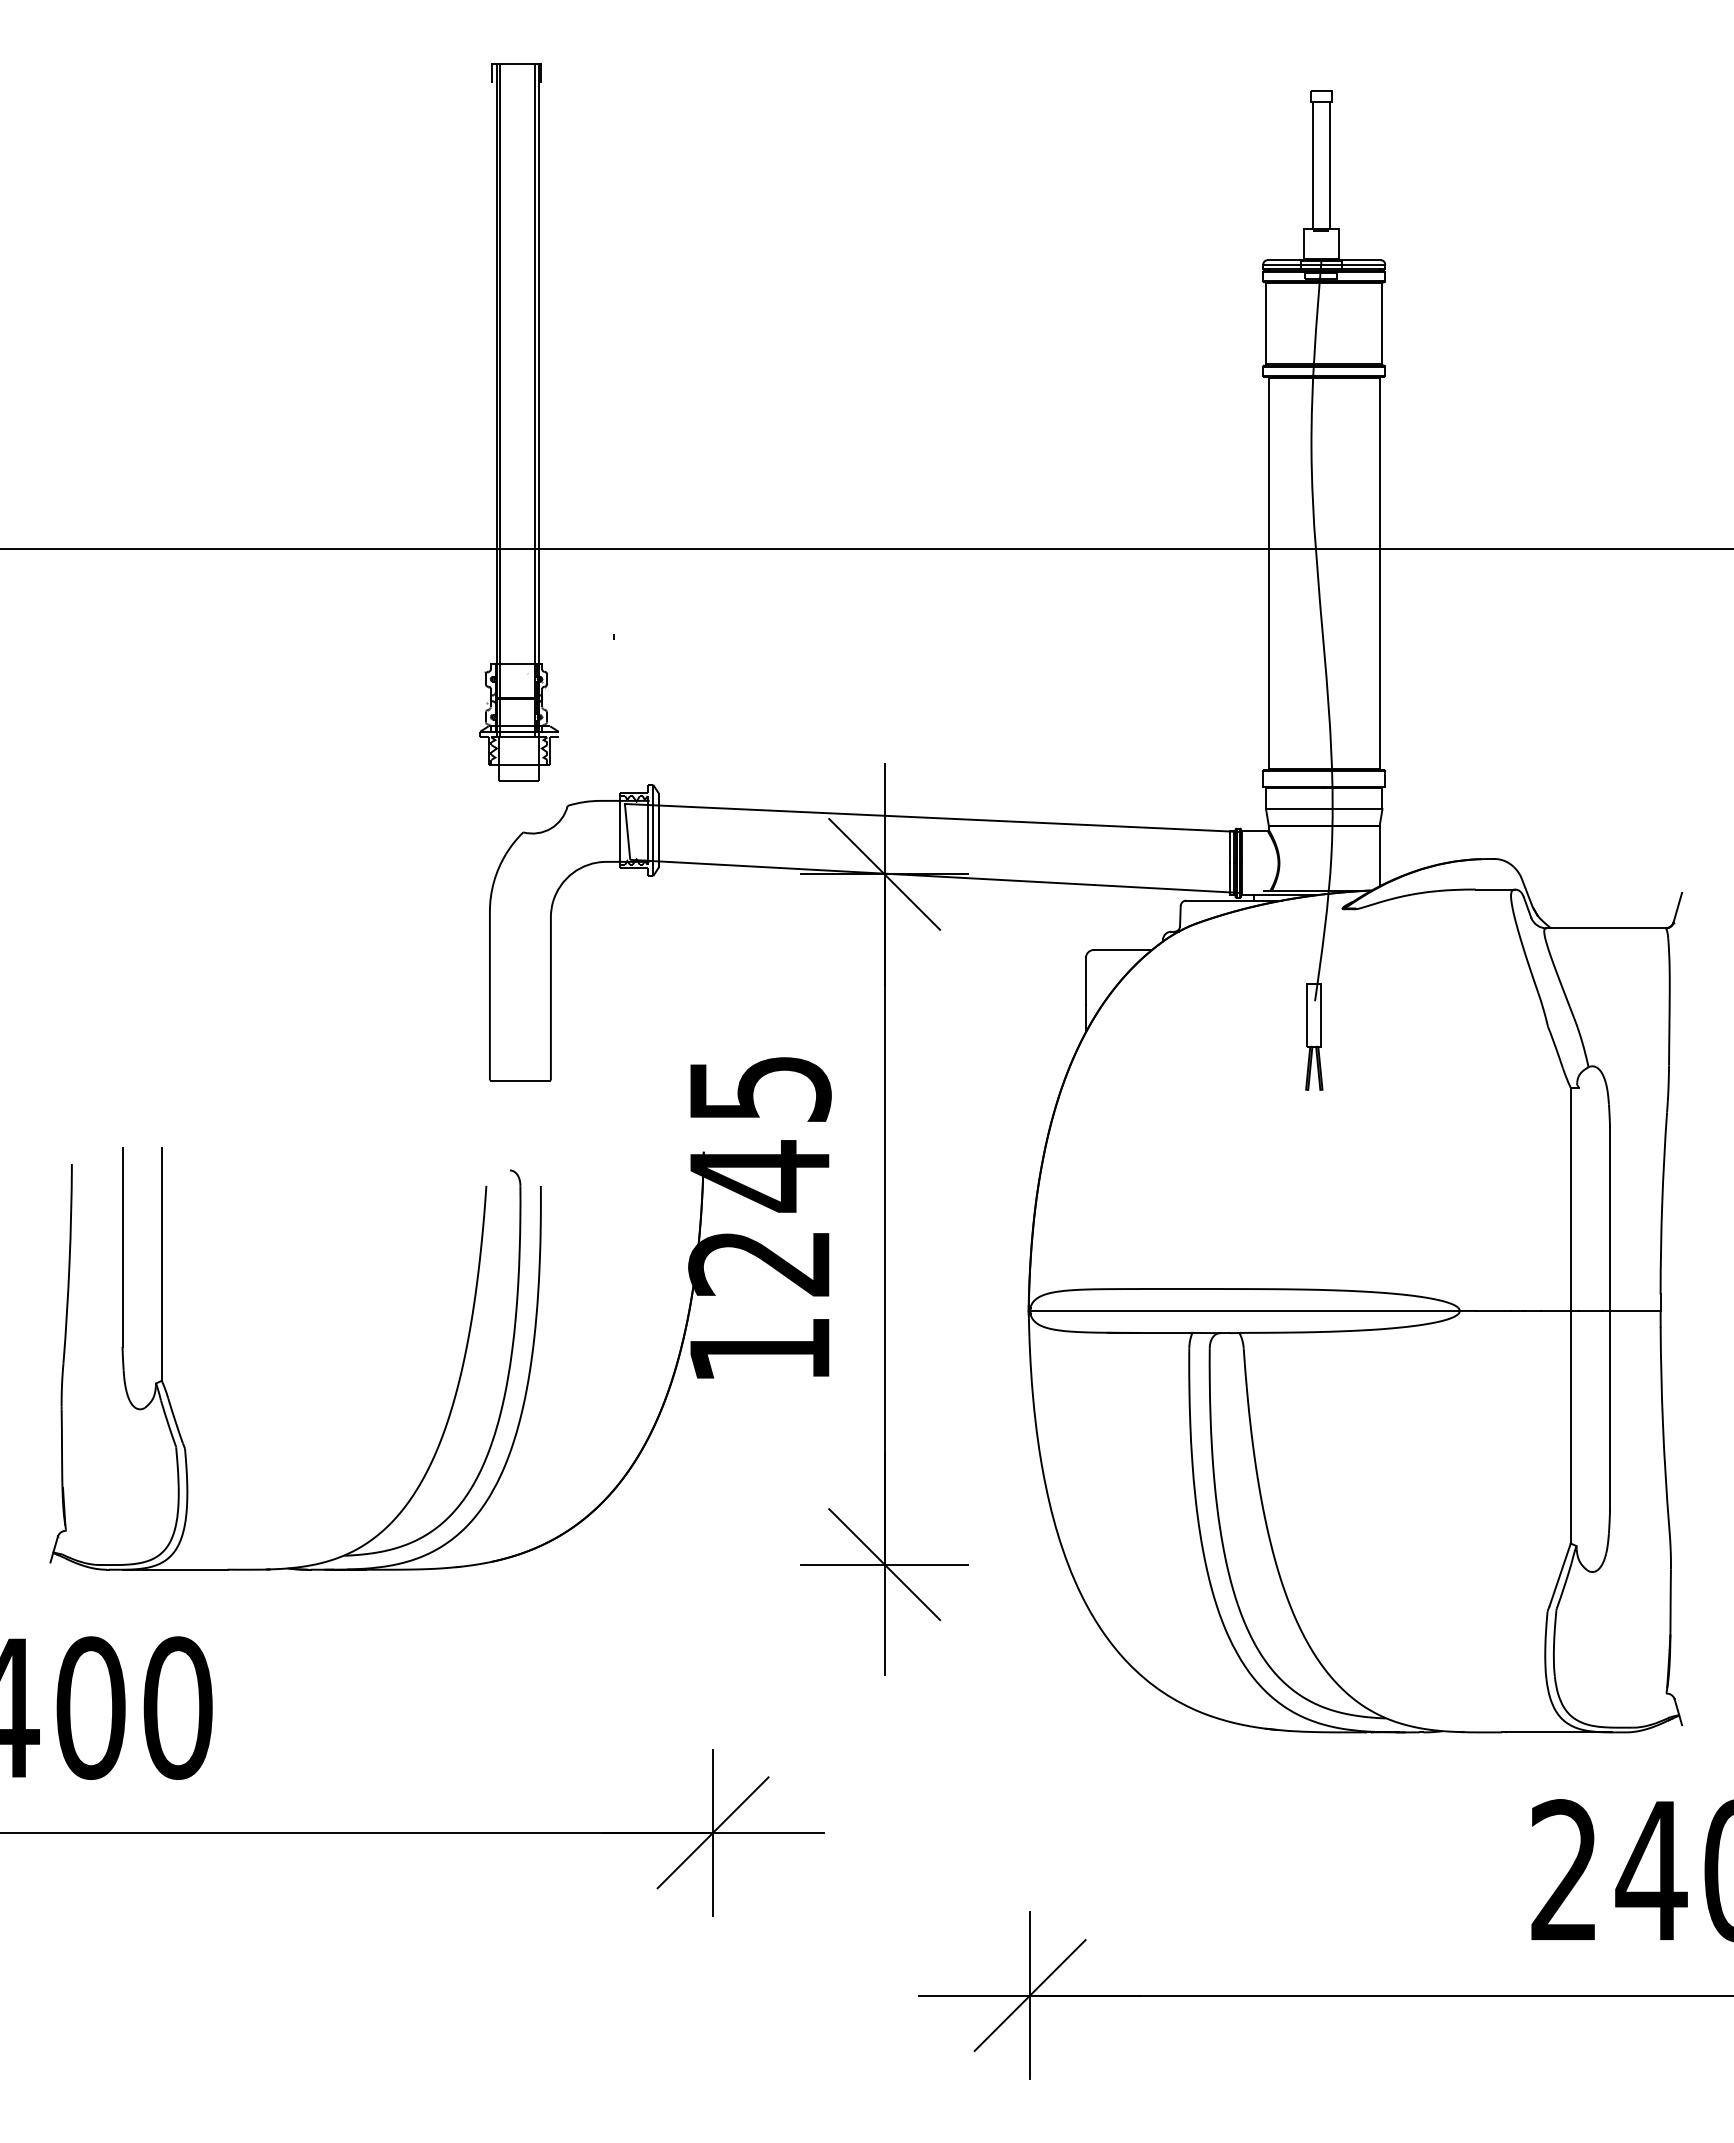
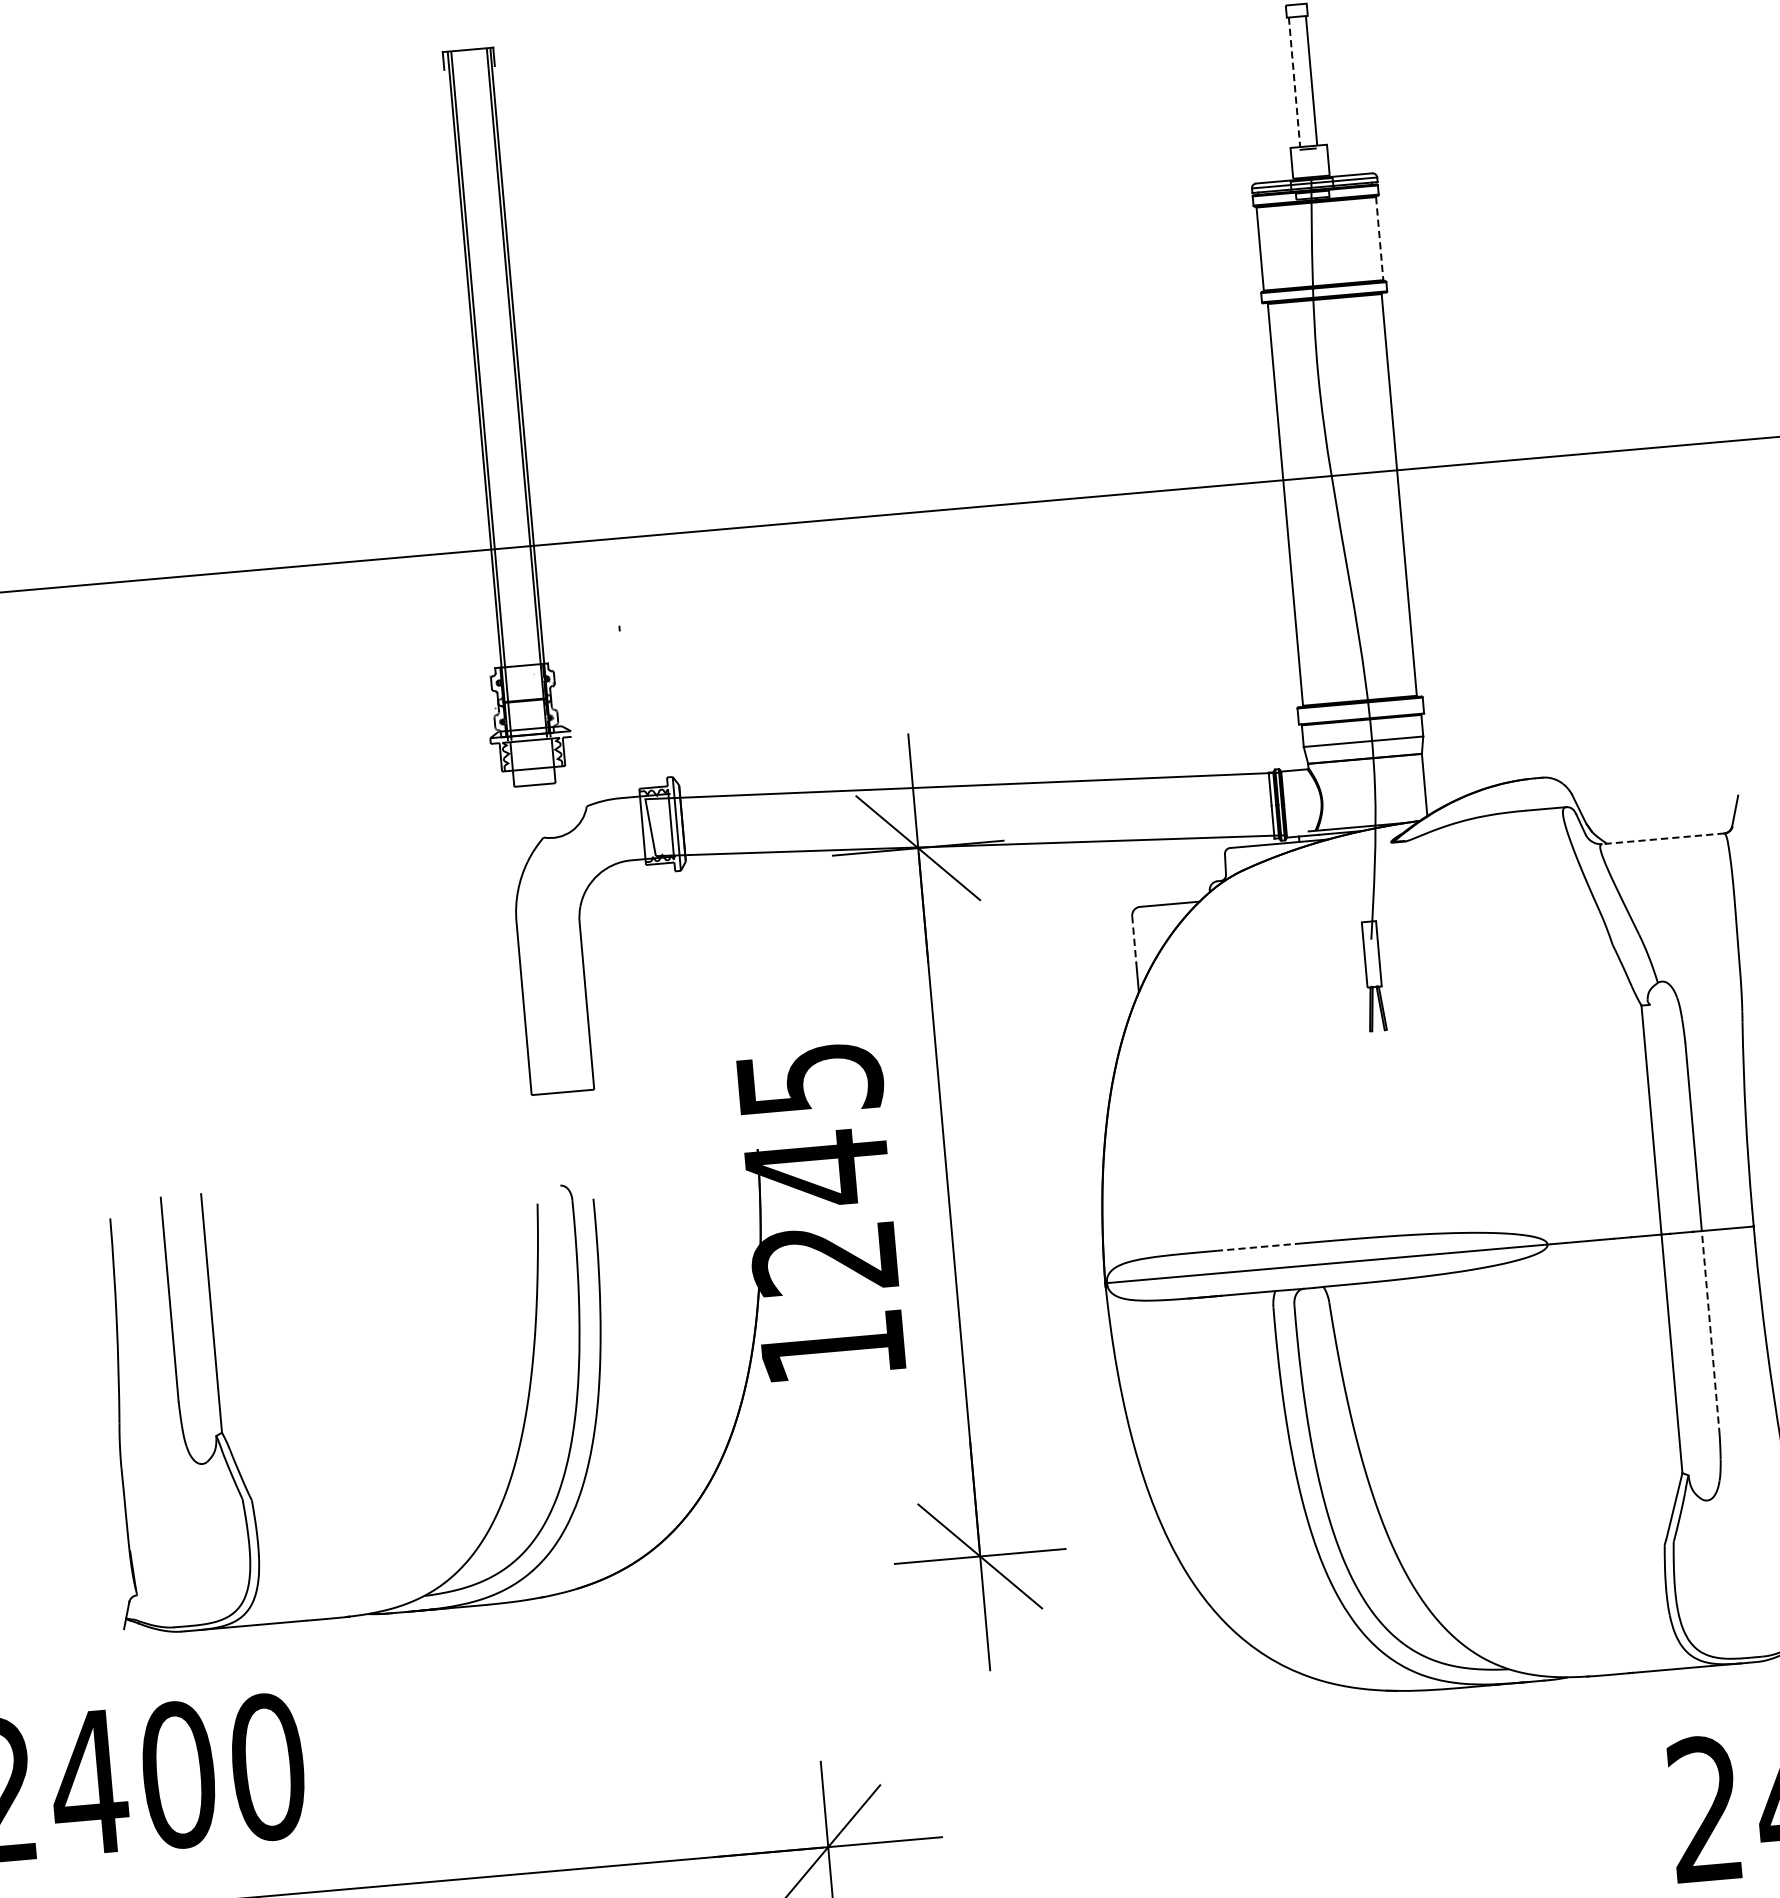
line: (1313, 166) -> (1294, 83), solid -> dashed
line: (1382, 324) -> (1379, 239), solid -> dashed
line: (1606, 928) -> (1663, 838), solid -> dashed
line: (1085, 982) -> (1134, 941), solid -> dashed
line: (1180, 1289) -> (1259, 1247), solid -> dashed
line: (1610, 1409) -> (1711, 1332), solid -> dashed

